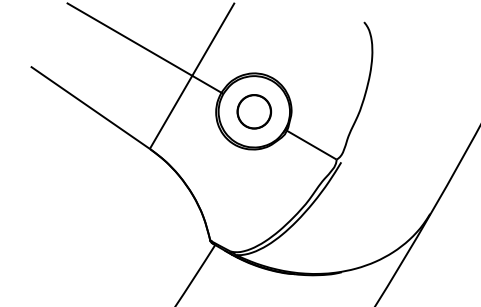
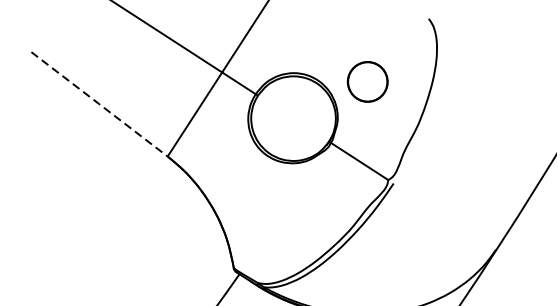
line: (89, 107) -> (98, 104), solid -> dashed
part: (254, 111) -> (367, 81), moved

